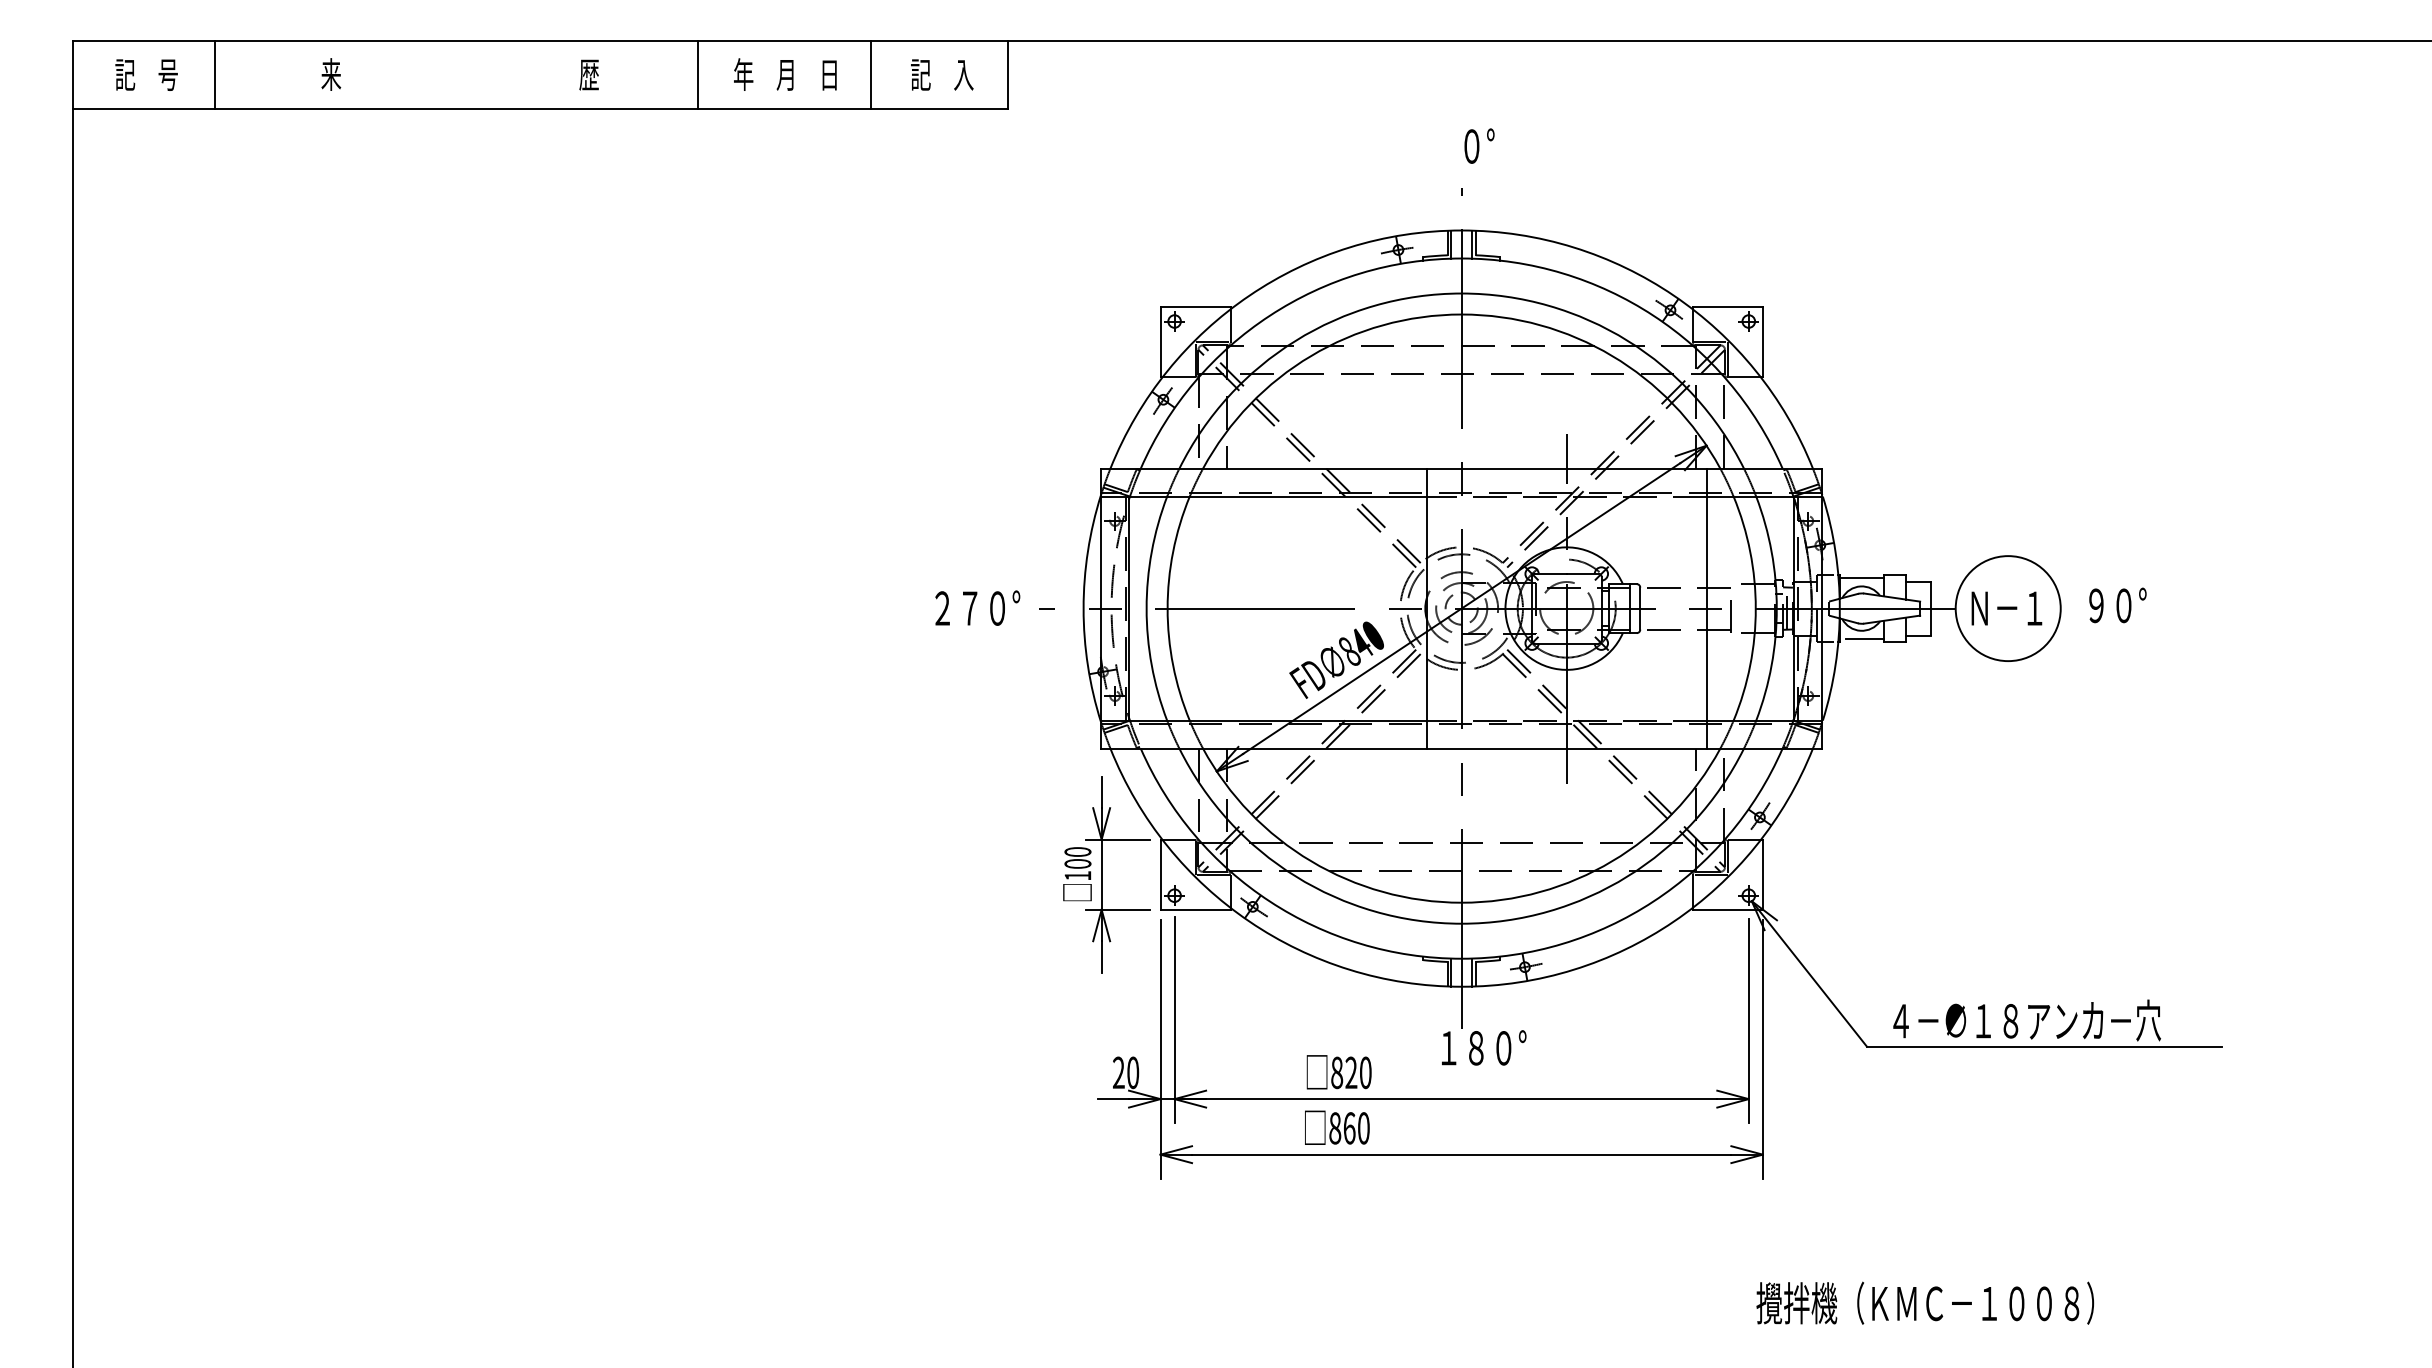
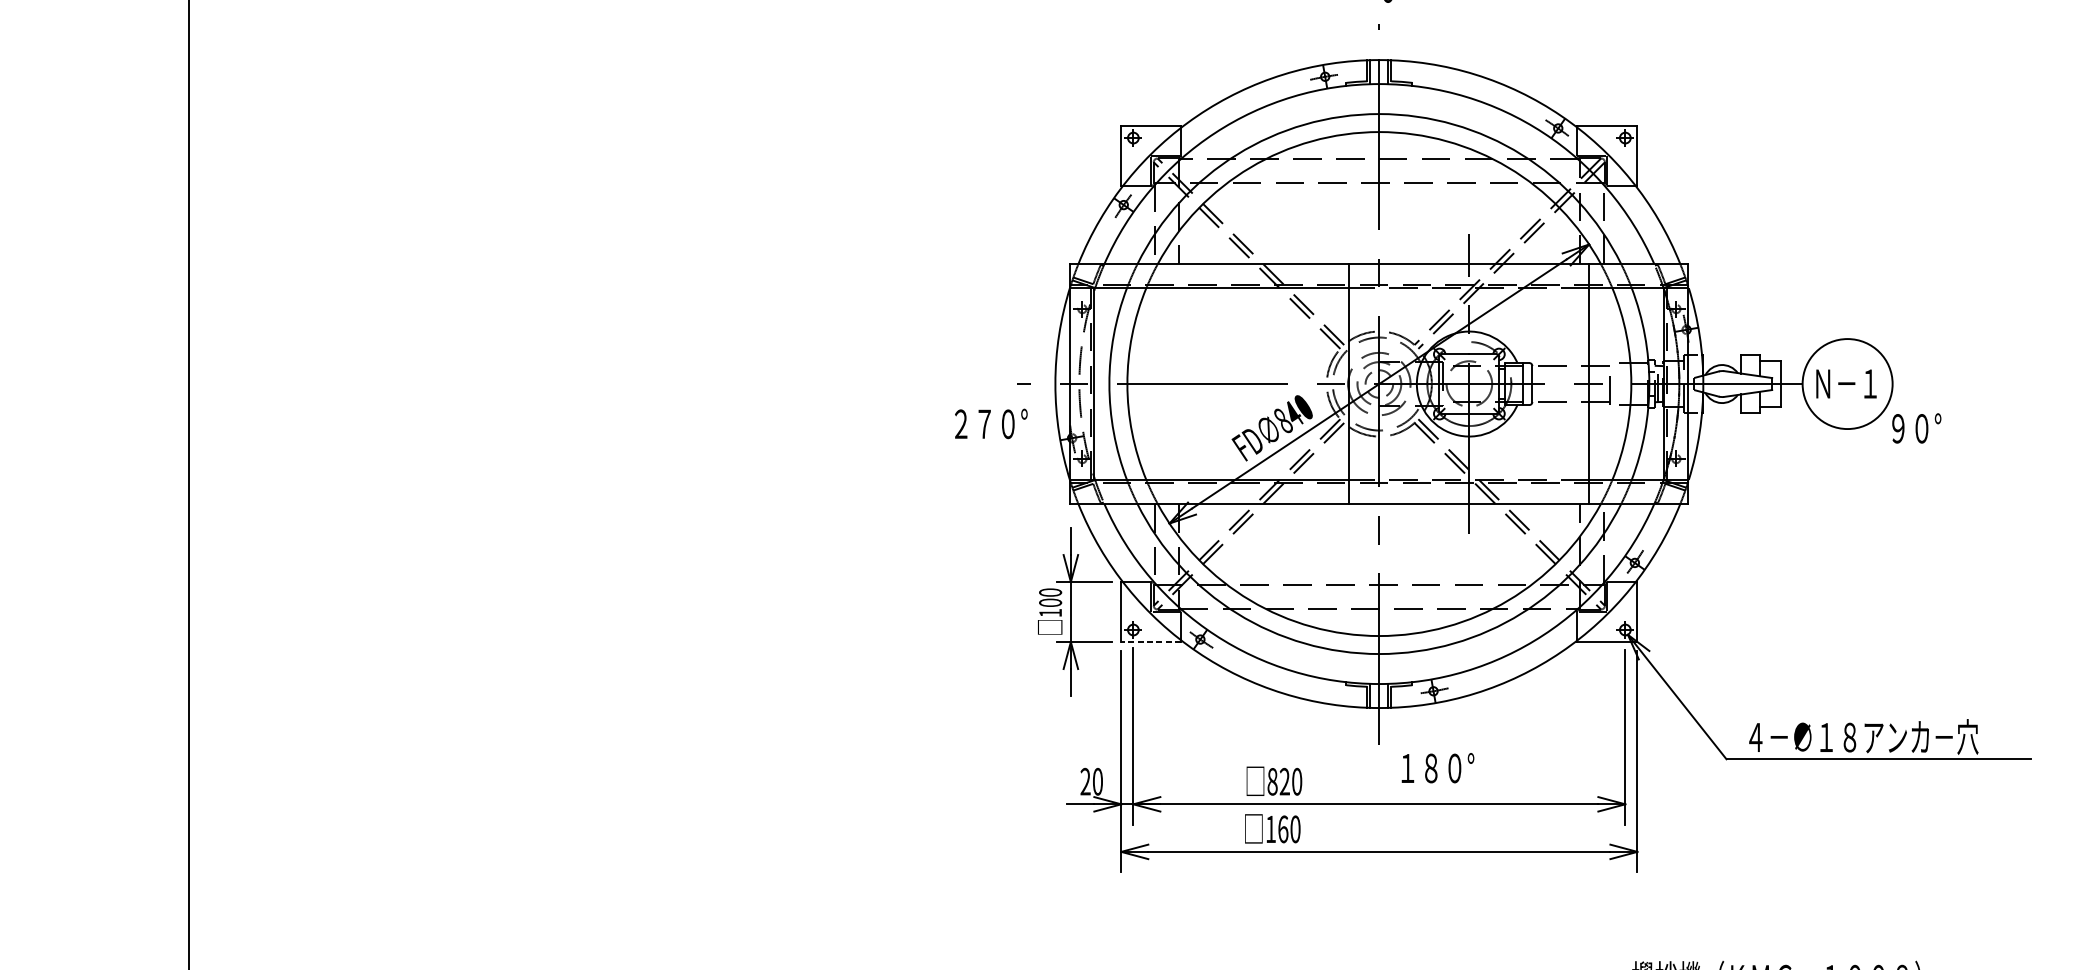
line: (1861, 578) -> (1721, 358), removed
text: (2117, 605) -> (1916, 428), moved
text: (977, 607) -> (991, 423), moved
line: (1864, 638) -> (1724, 409), removed
line: (1195, 909) -> (1151, 641), solid -> dashed
text: (1484, 1047) -> (1438, 767), moved
text: (1335, 1128) -> (1271, 829), 860 -> 160

